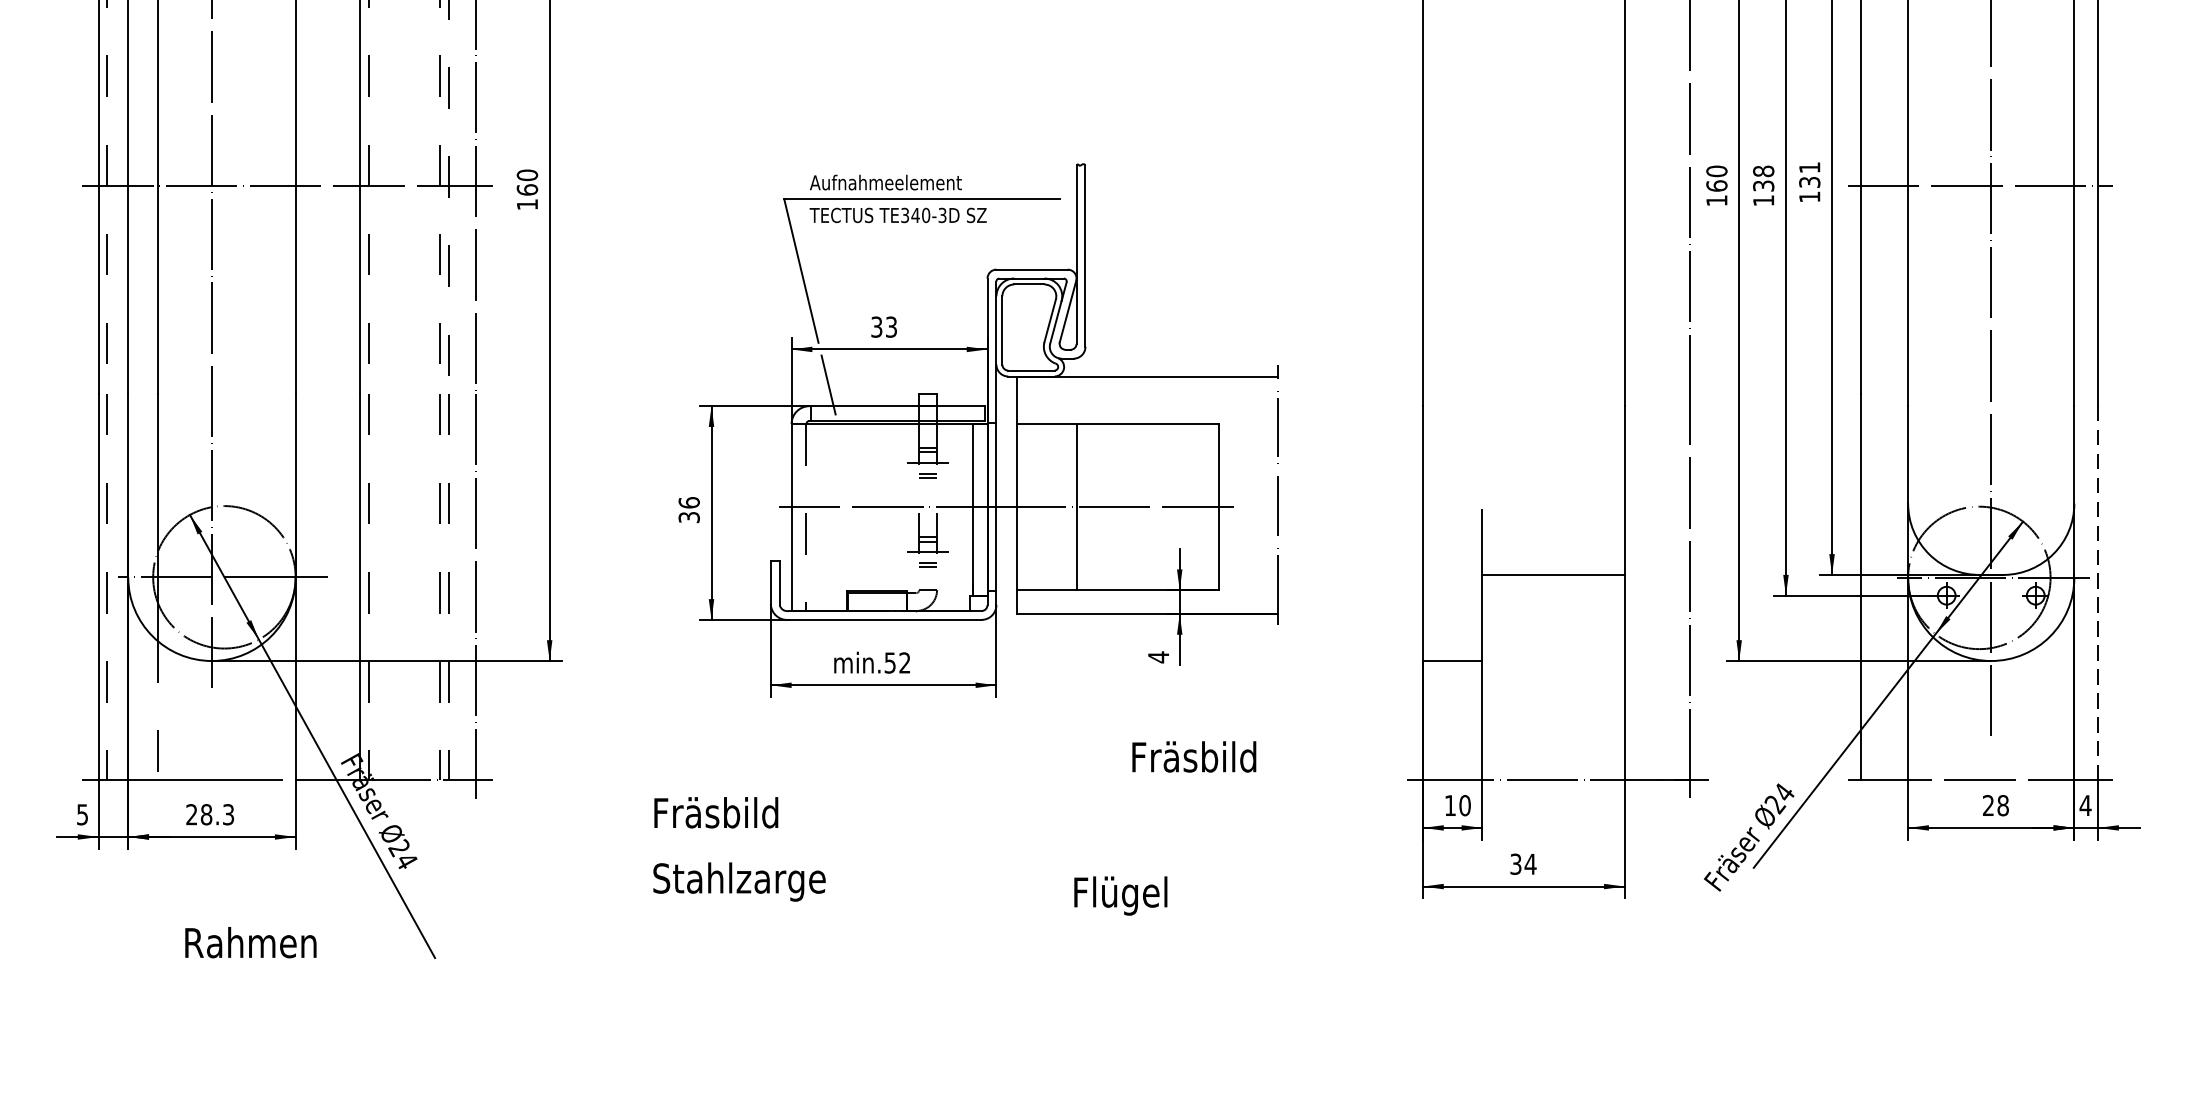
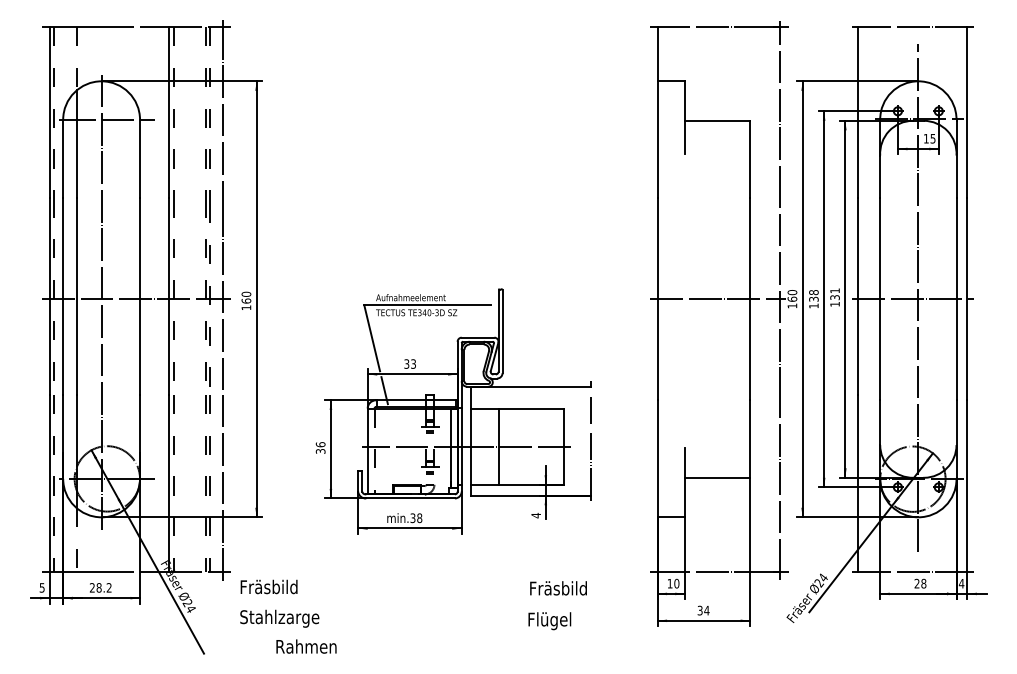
line: (1553, 186) -> (717, 299), added
line: (2098, 591) -> (967, 485), dashed -> solid
text: (897, 663) -> (416, 518), 52 -> 38
text: (1194, 757) -> (558, 588), moved
text: (226, 813) -> (108, 587), 28.3 -> 28.2
text: (738, 848) -> (279, 603), moved
text: (1120, 896) -> (549, 621), moved
text: (250, 942) -> (306, 646), moved

